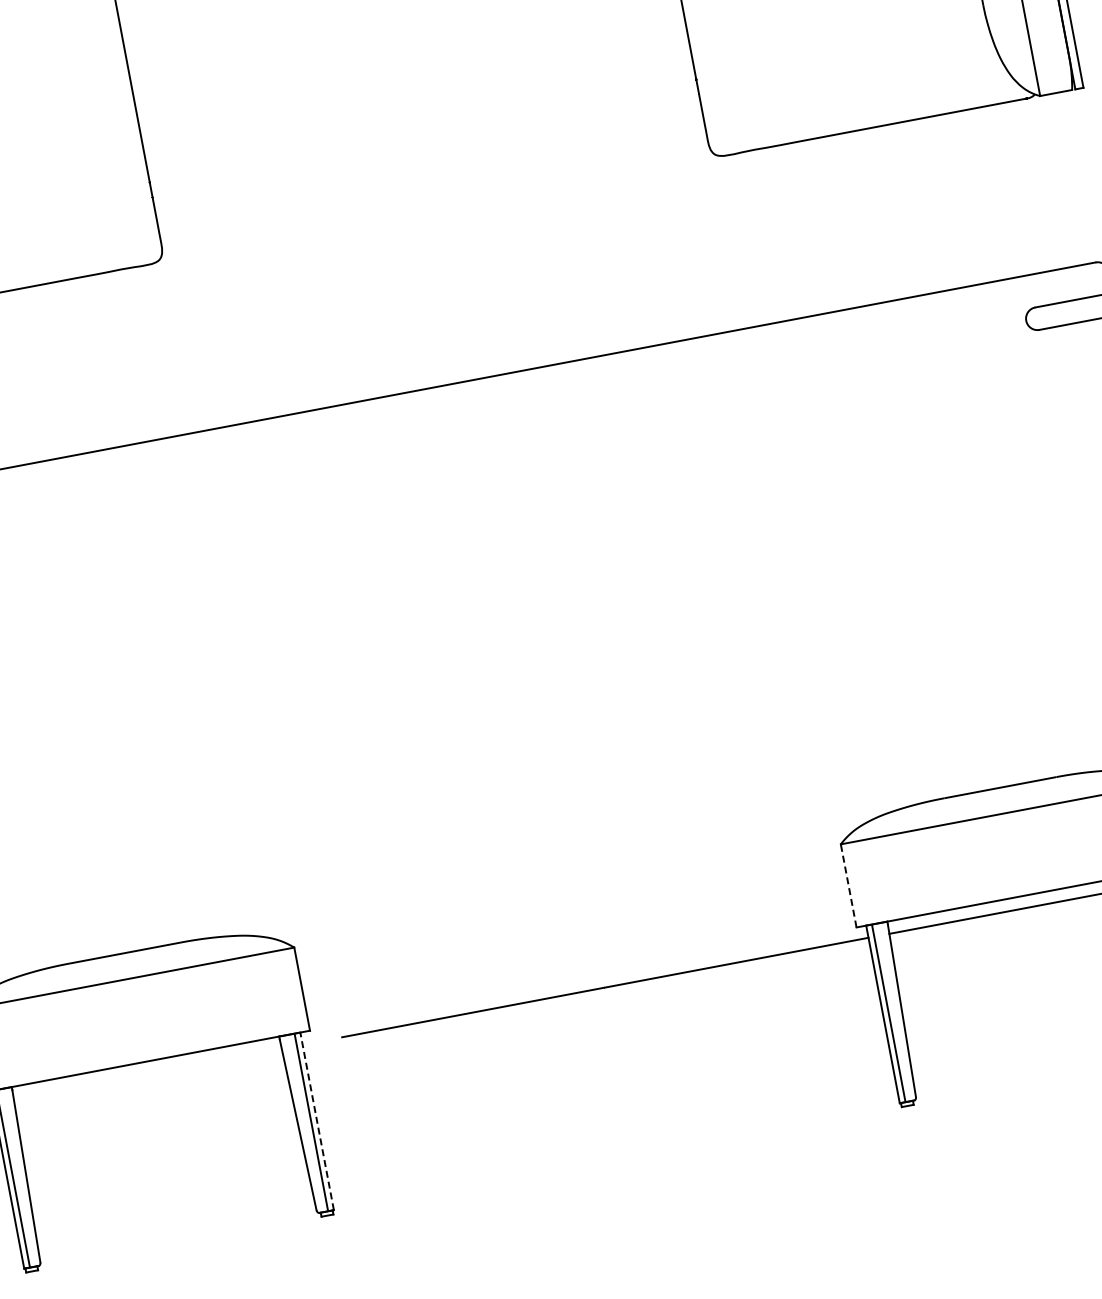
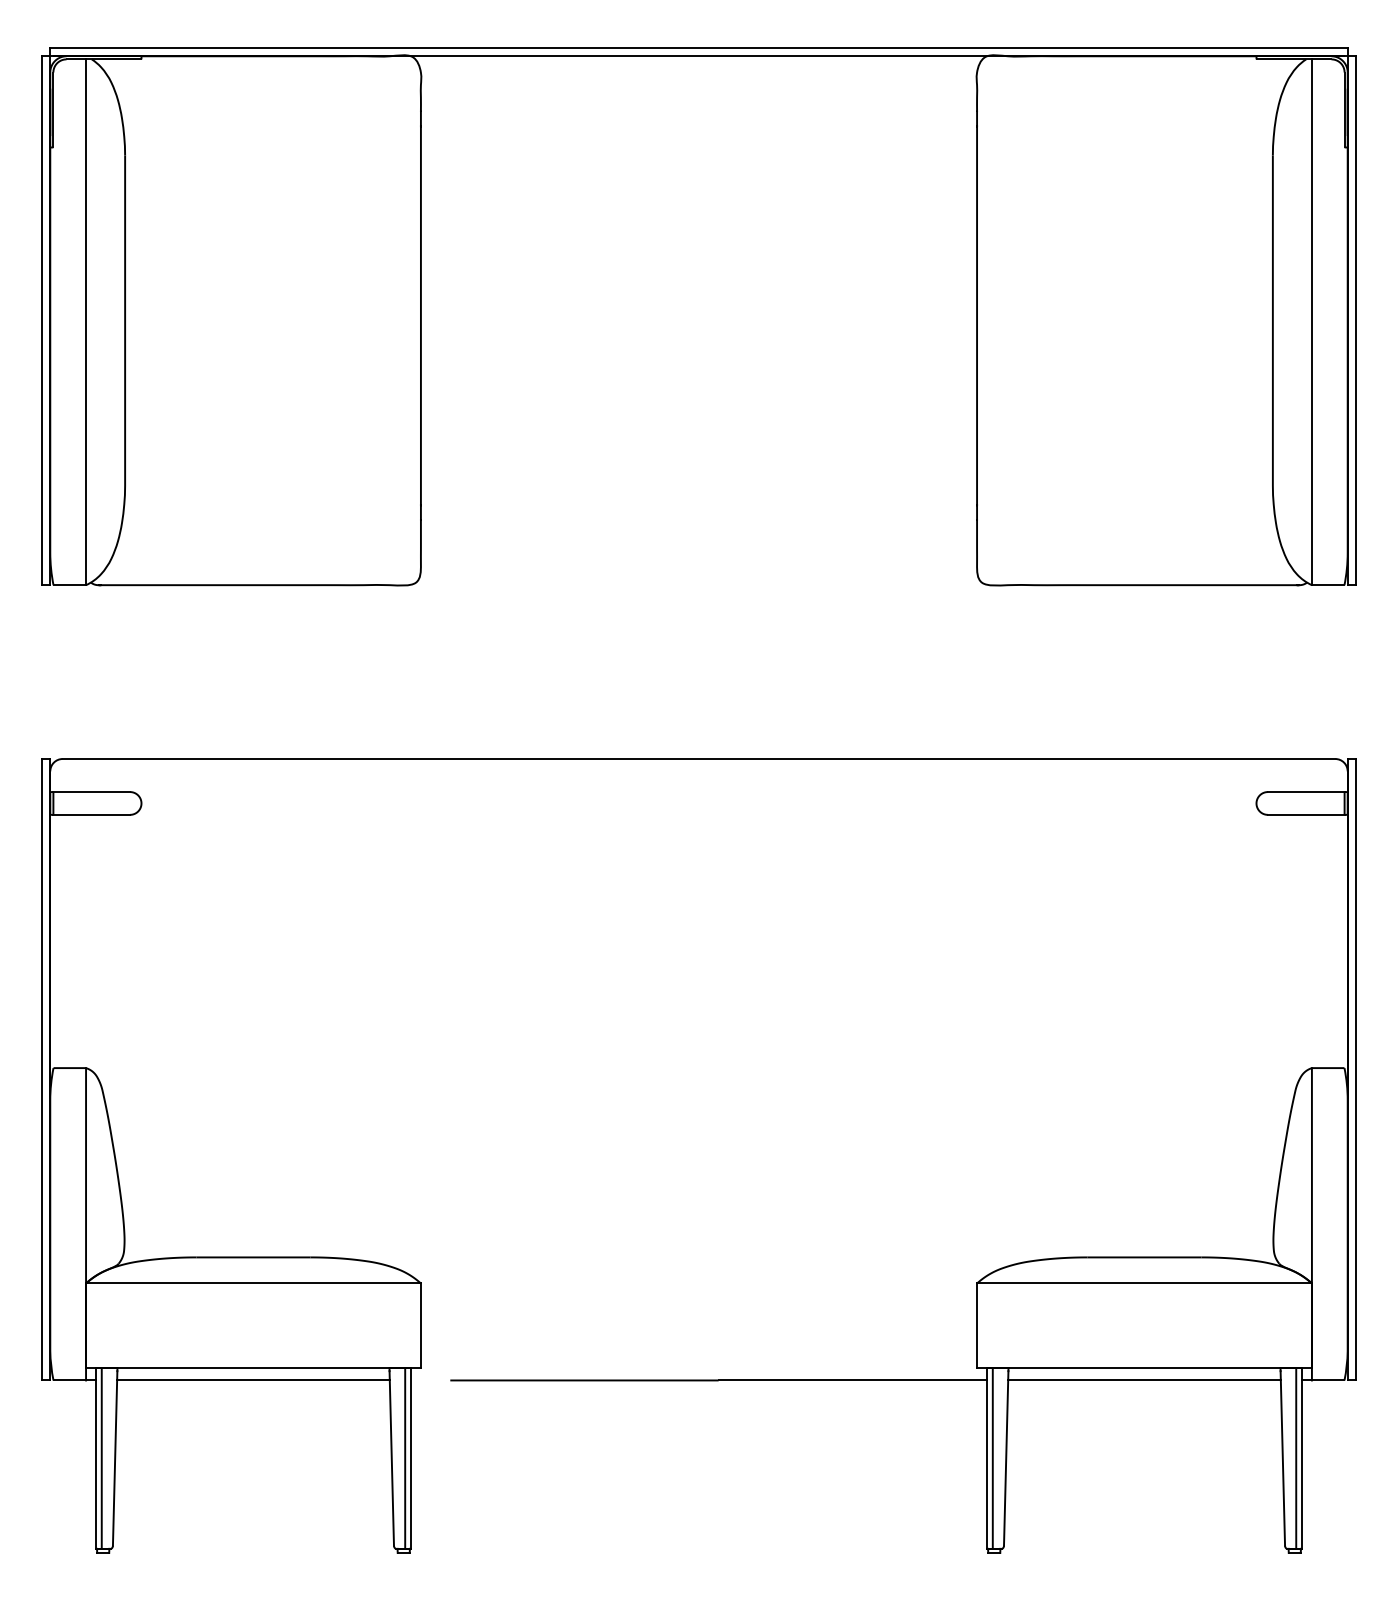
line: (849, 885) -> (977, 1325), dashed -> solid
line: (147, 1074) -> (253, 1380), added
line: (317, 1120) -> (411, 1457), dashed -> solid

